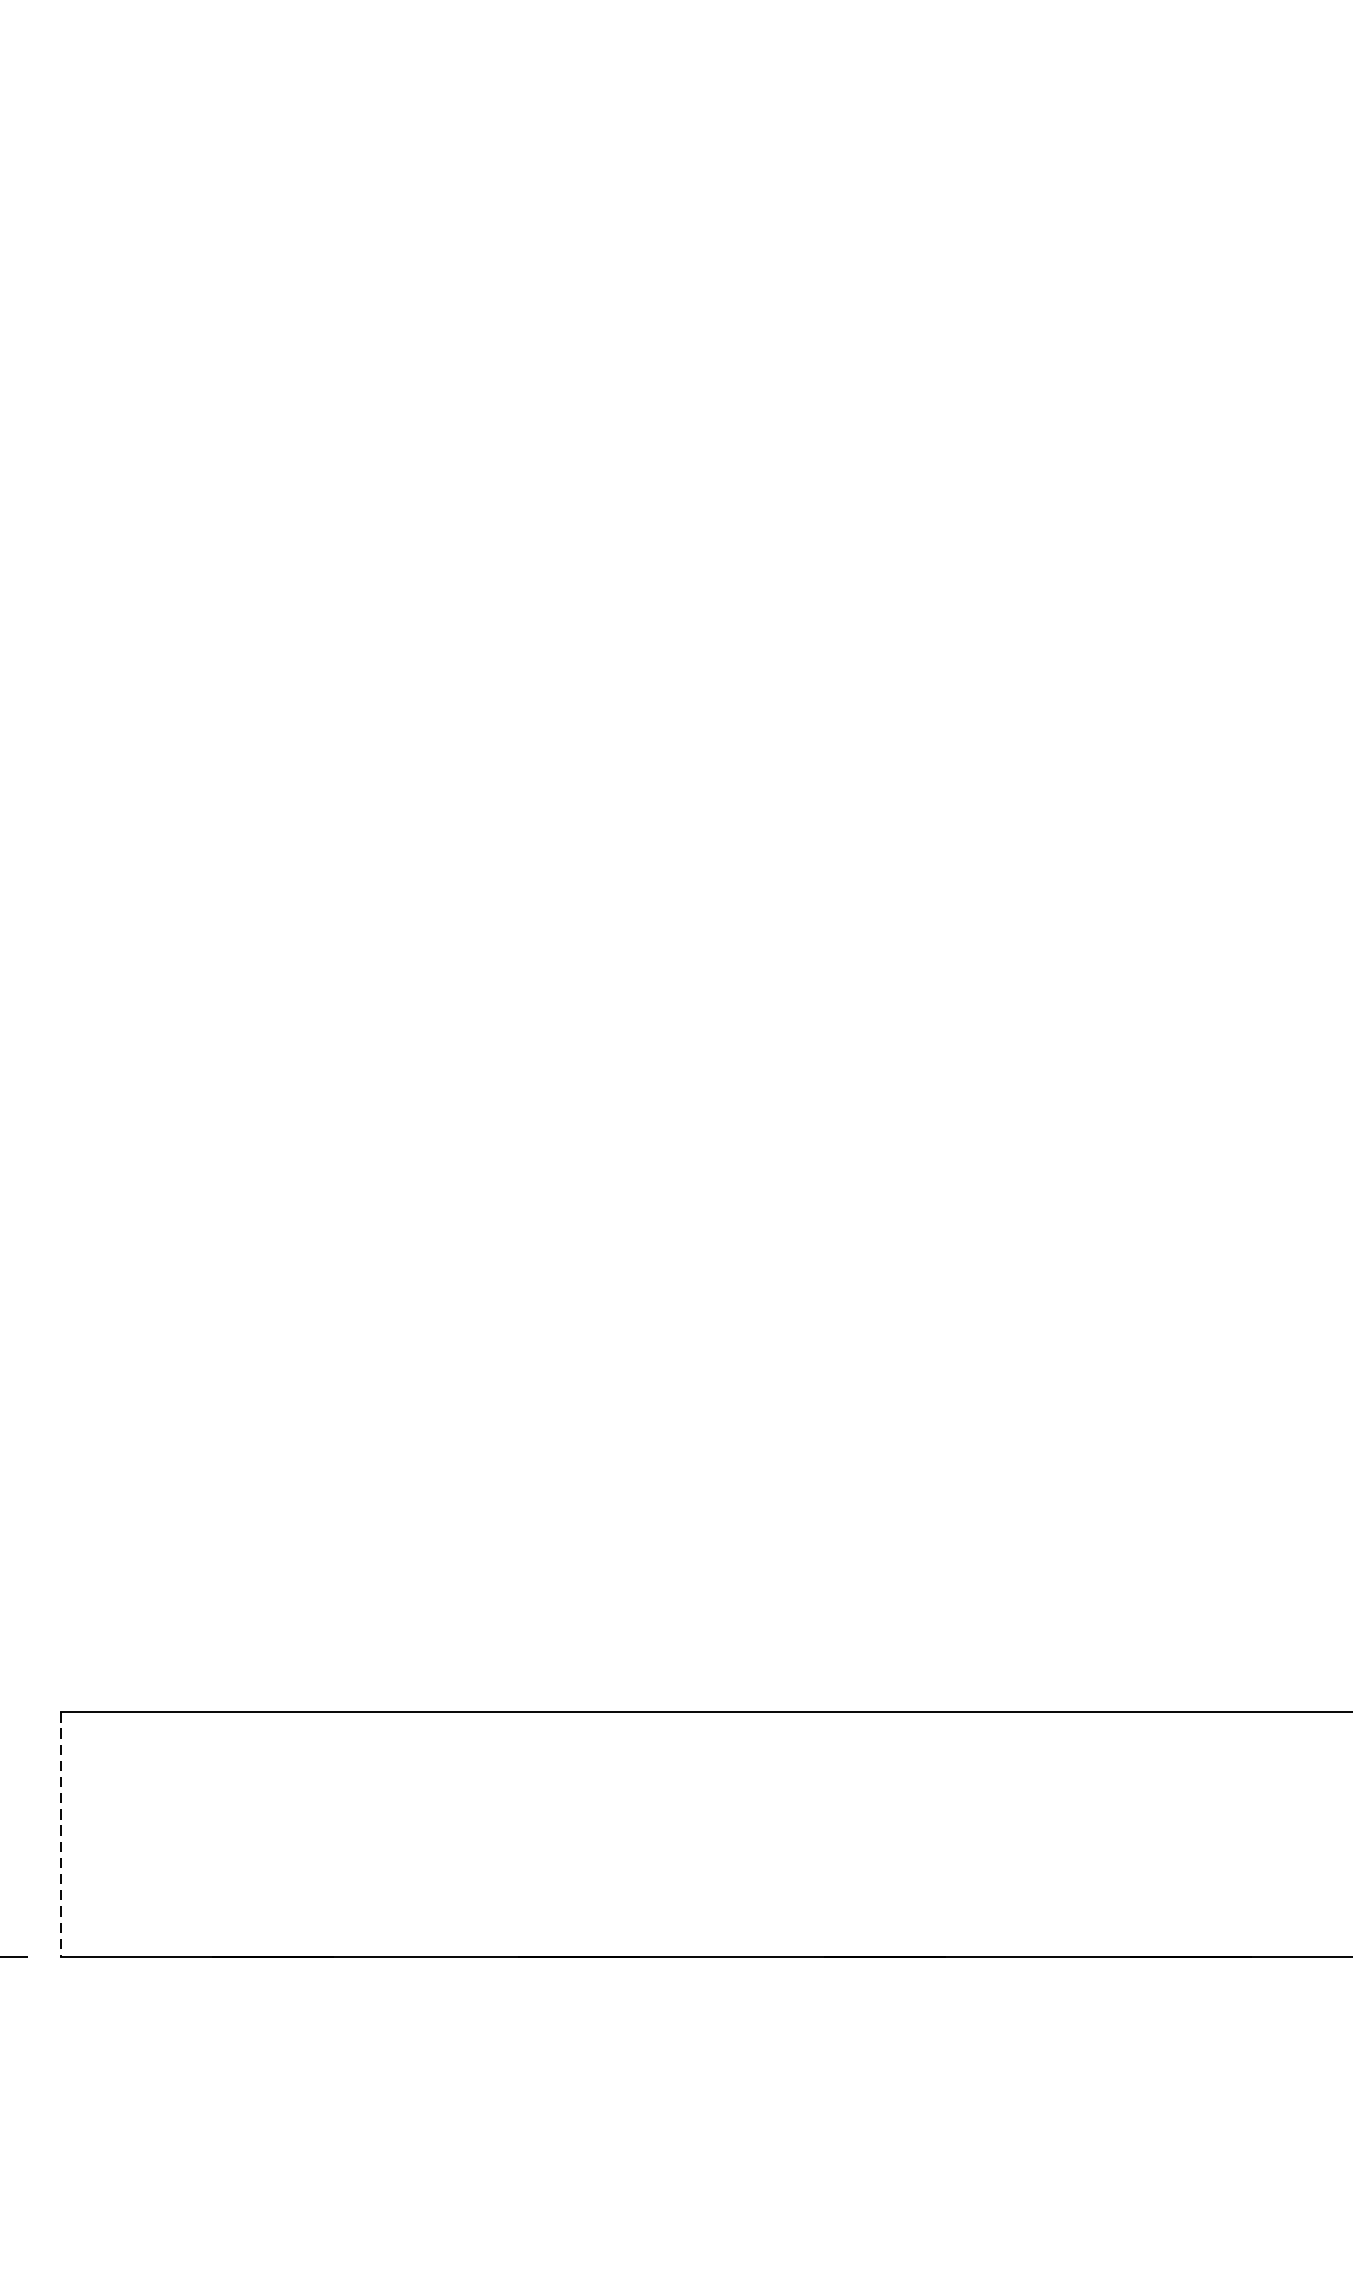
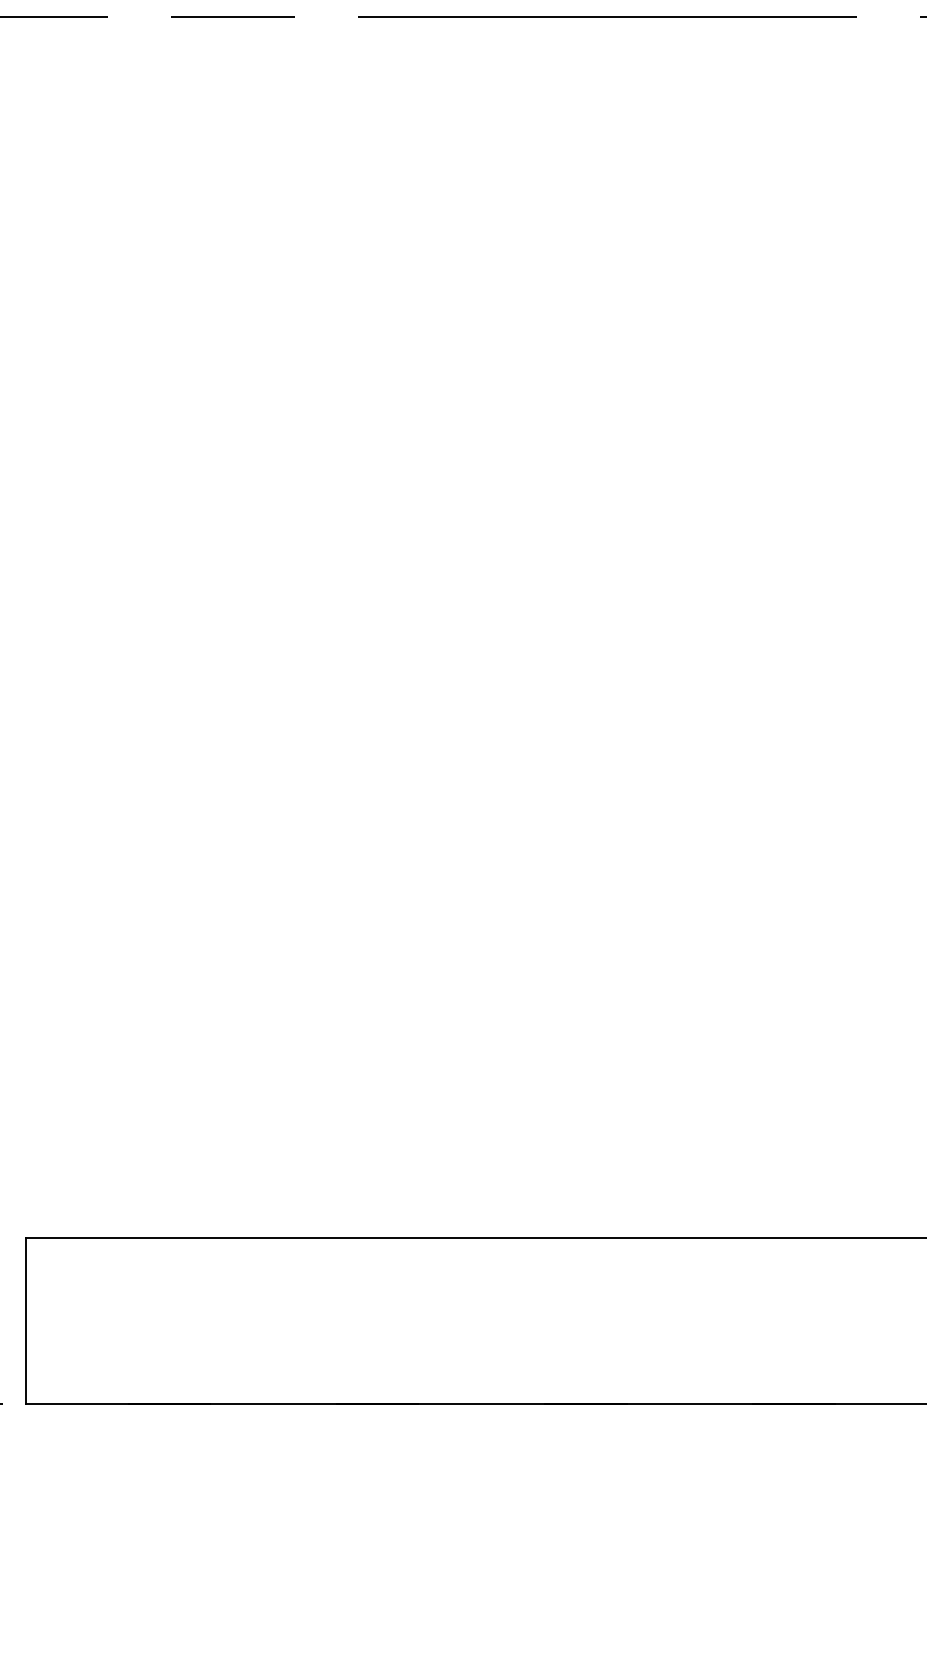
line: (60, 1835) -> (25, 1321), dashed -> solid

